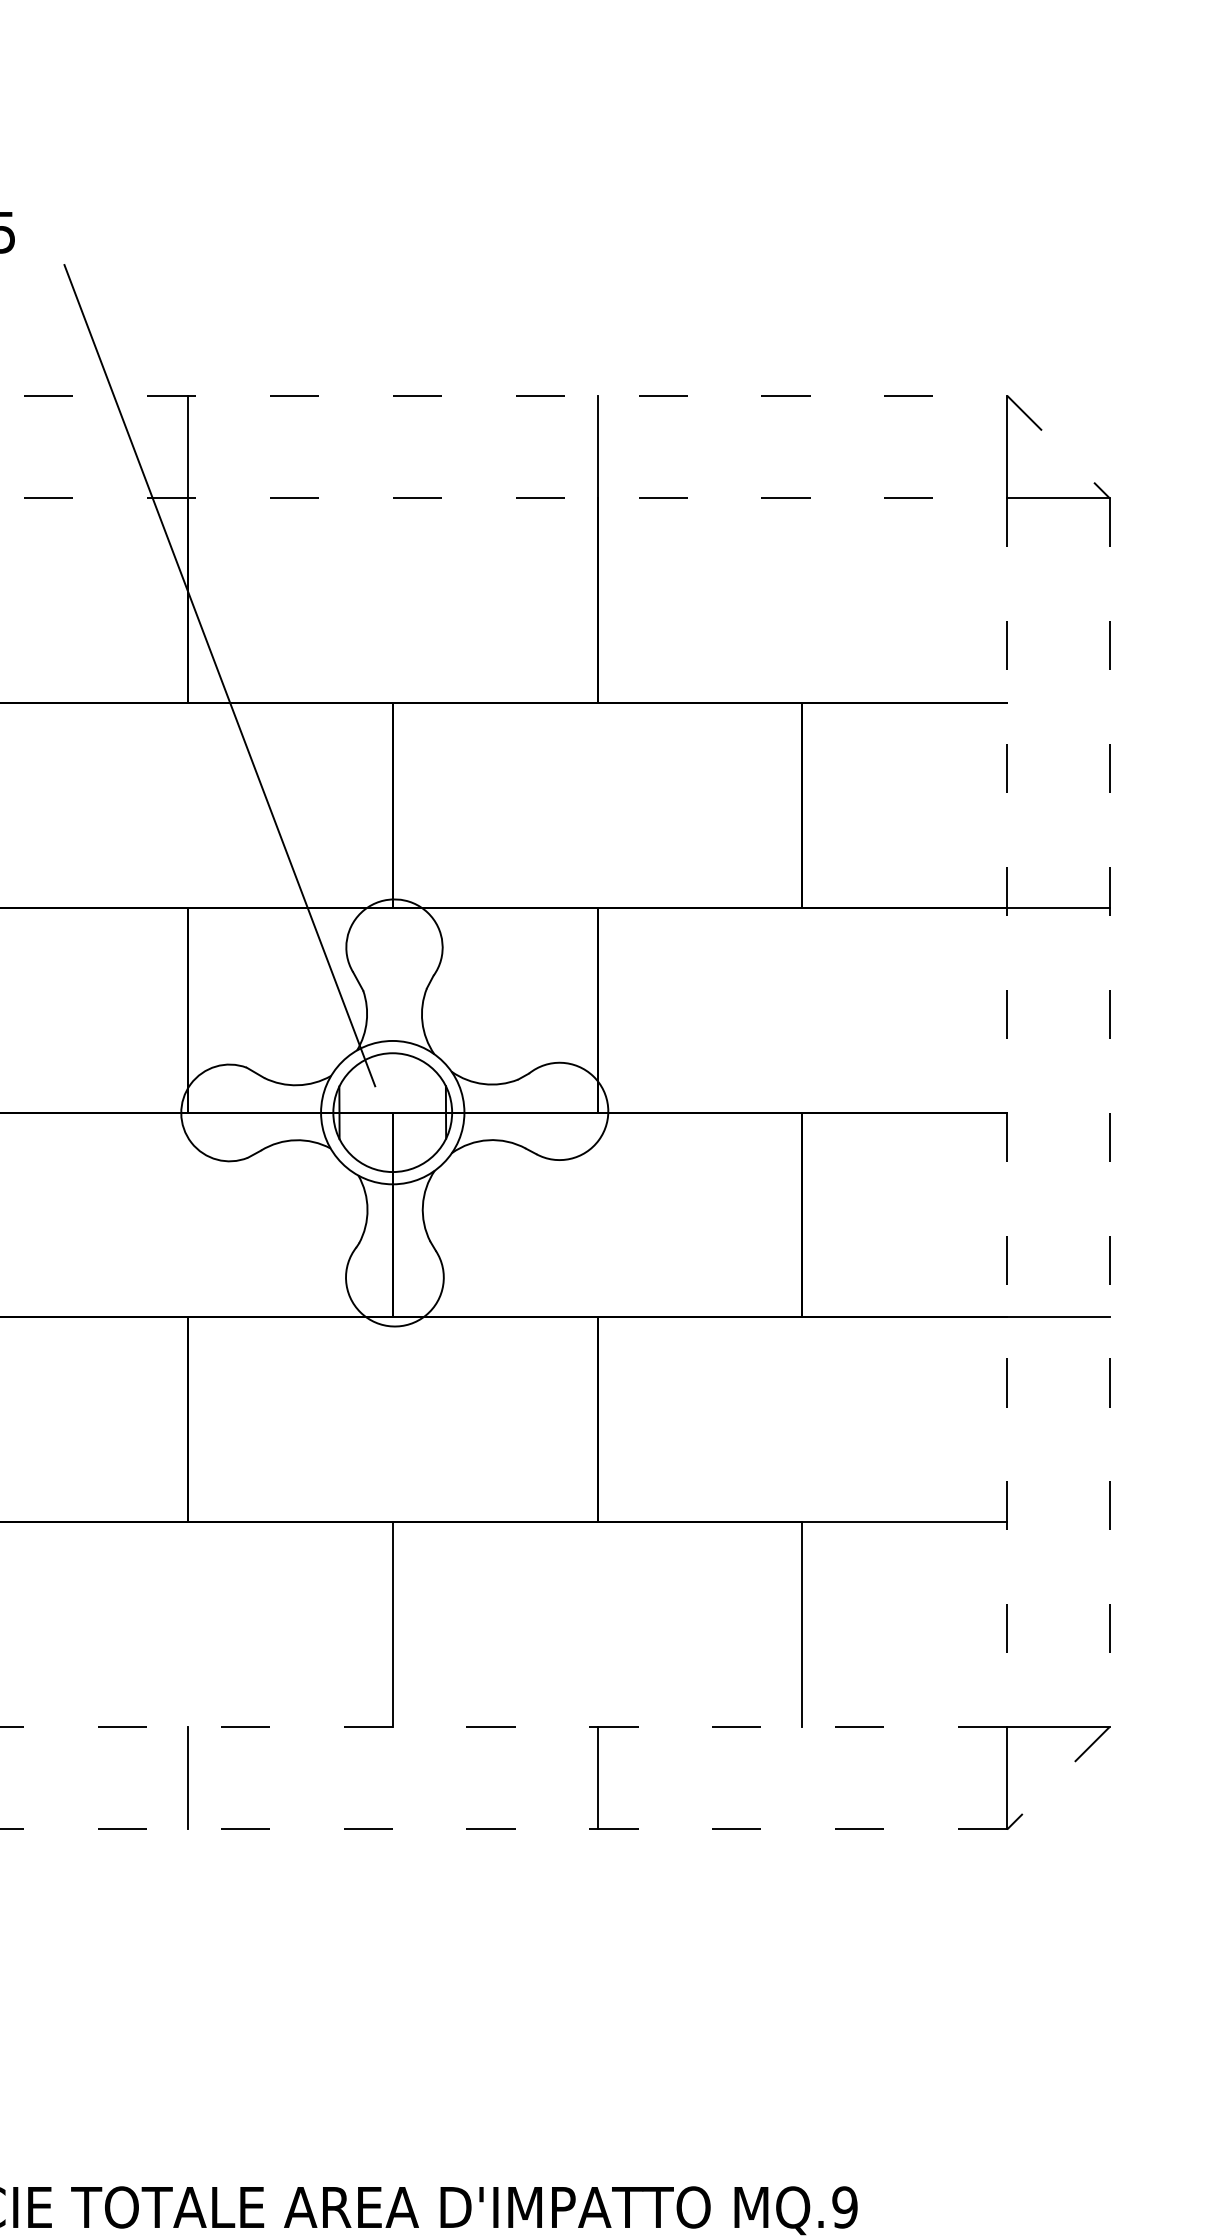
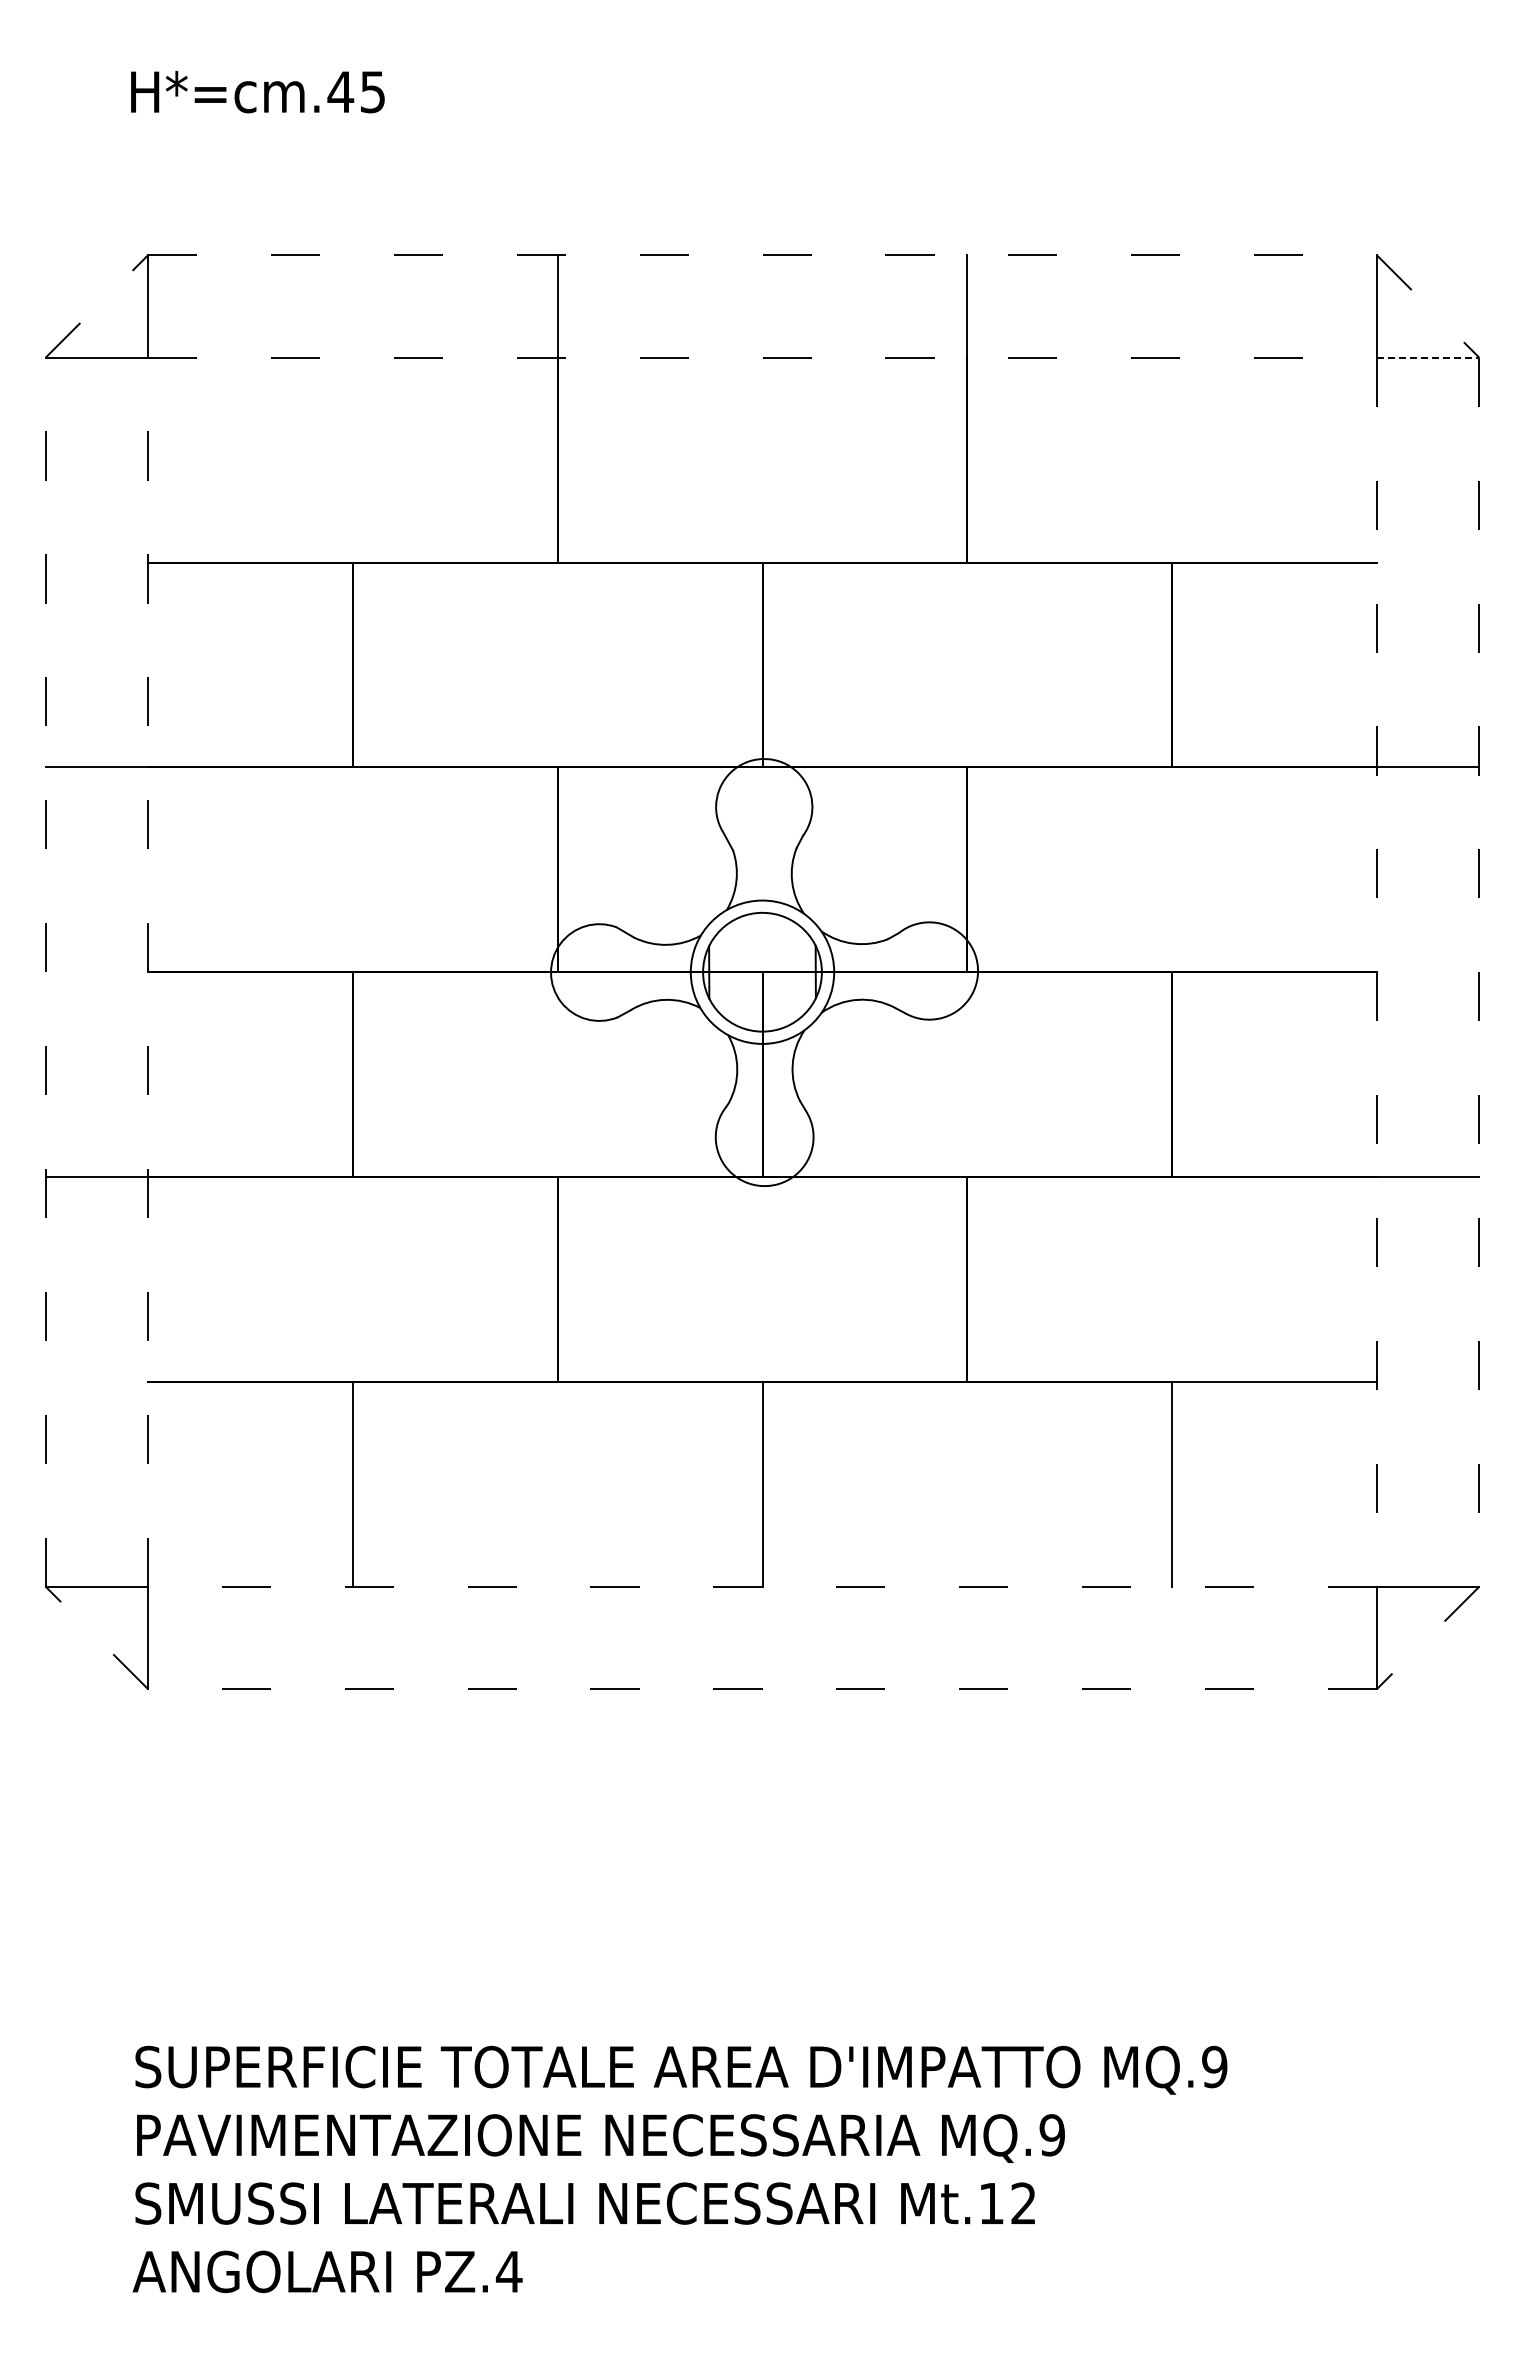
line: (1058, 497) -> (1428, 357), solid -> dashed
line: (219, 674) -> (589, 534), removed
line: (187, 1777) -> (557, 1637), removed
line: (597, 1777) -> (967, 1637), removed

